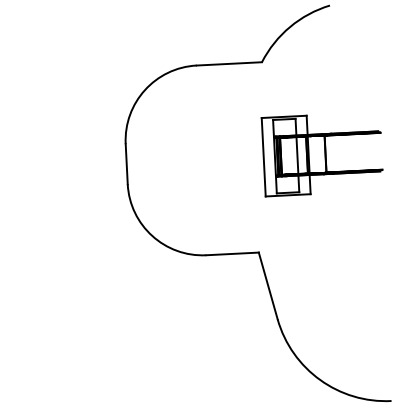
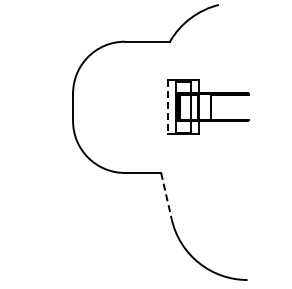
line: (263, 157) -> (167, 107), solid -> dashed
line: (268, 286) -> (166, 196), solid -> dashed

